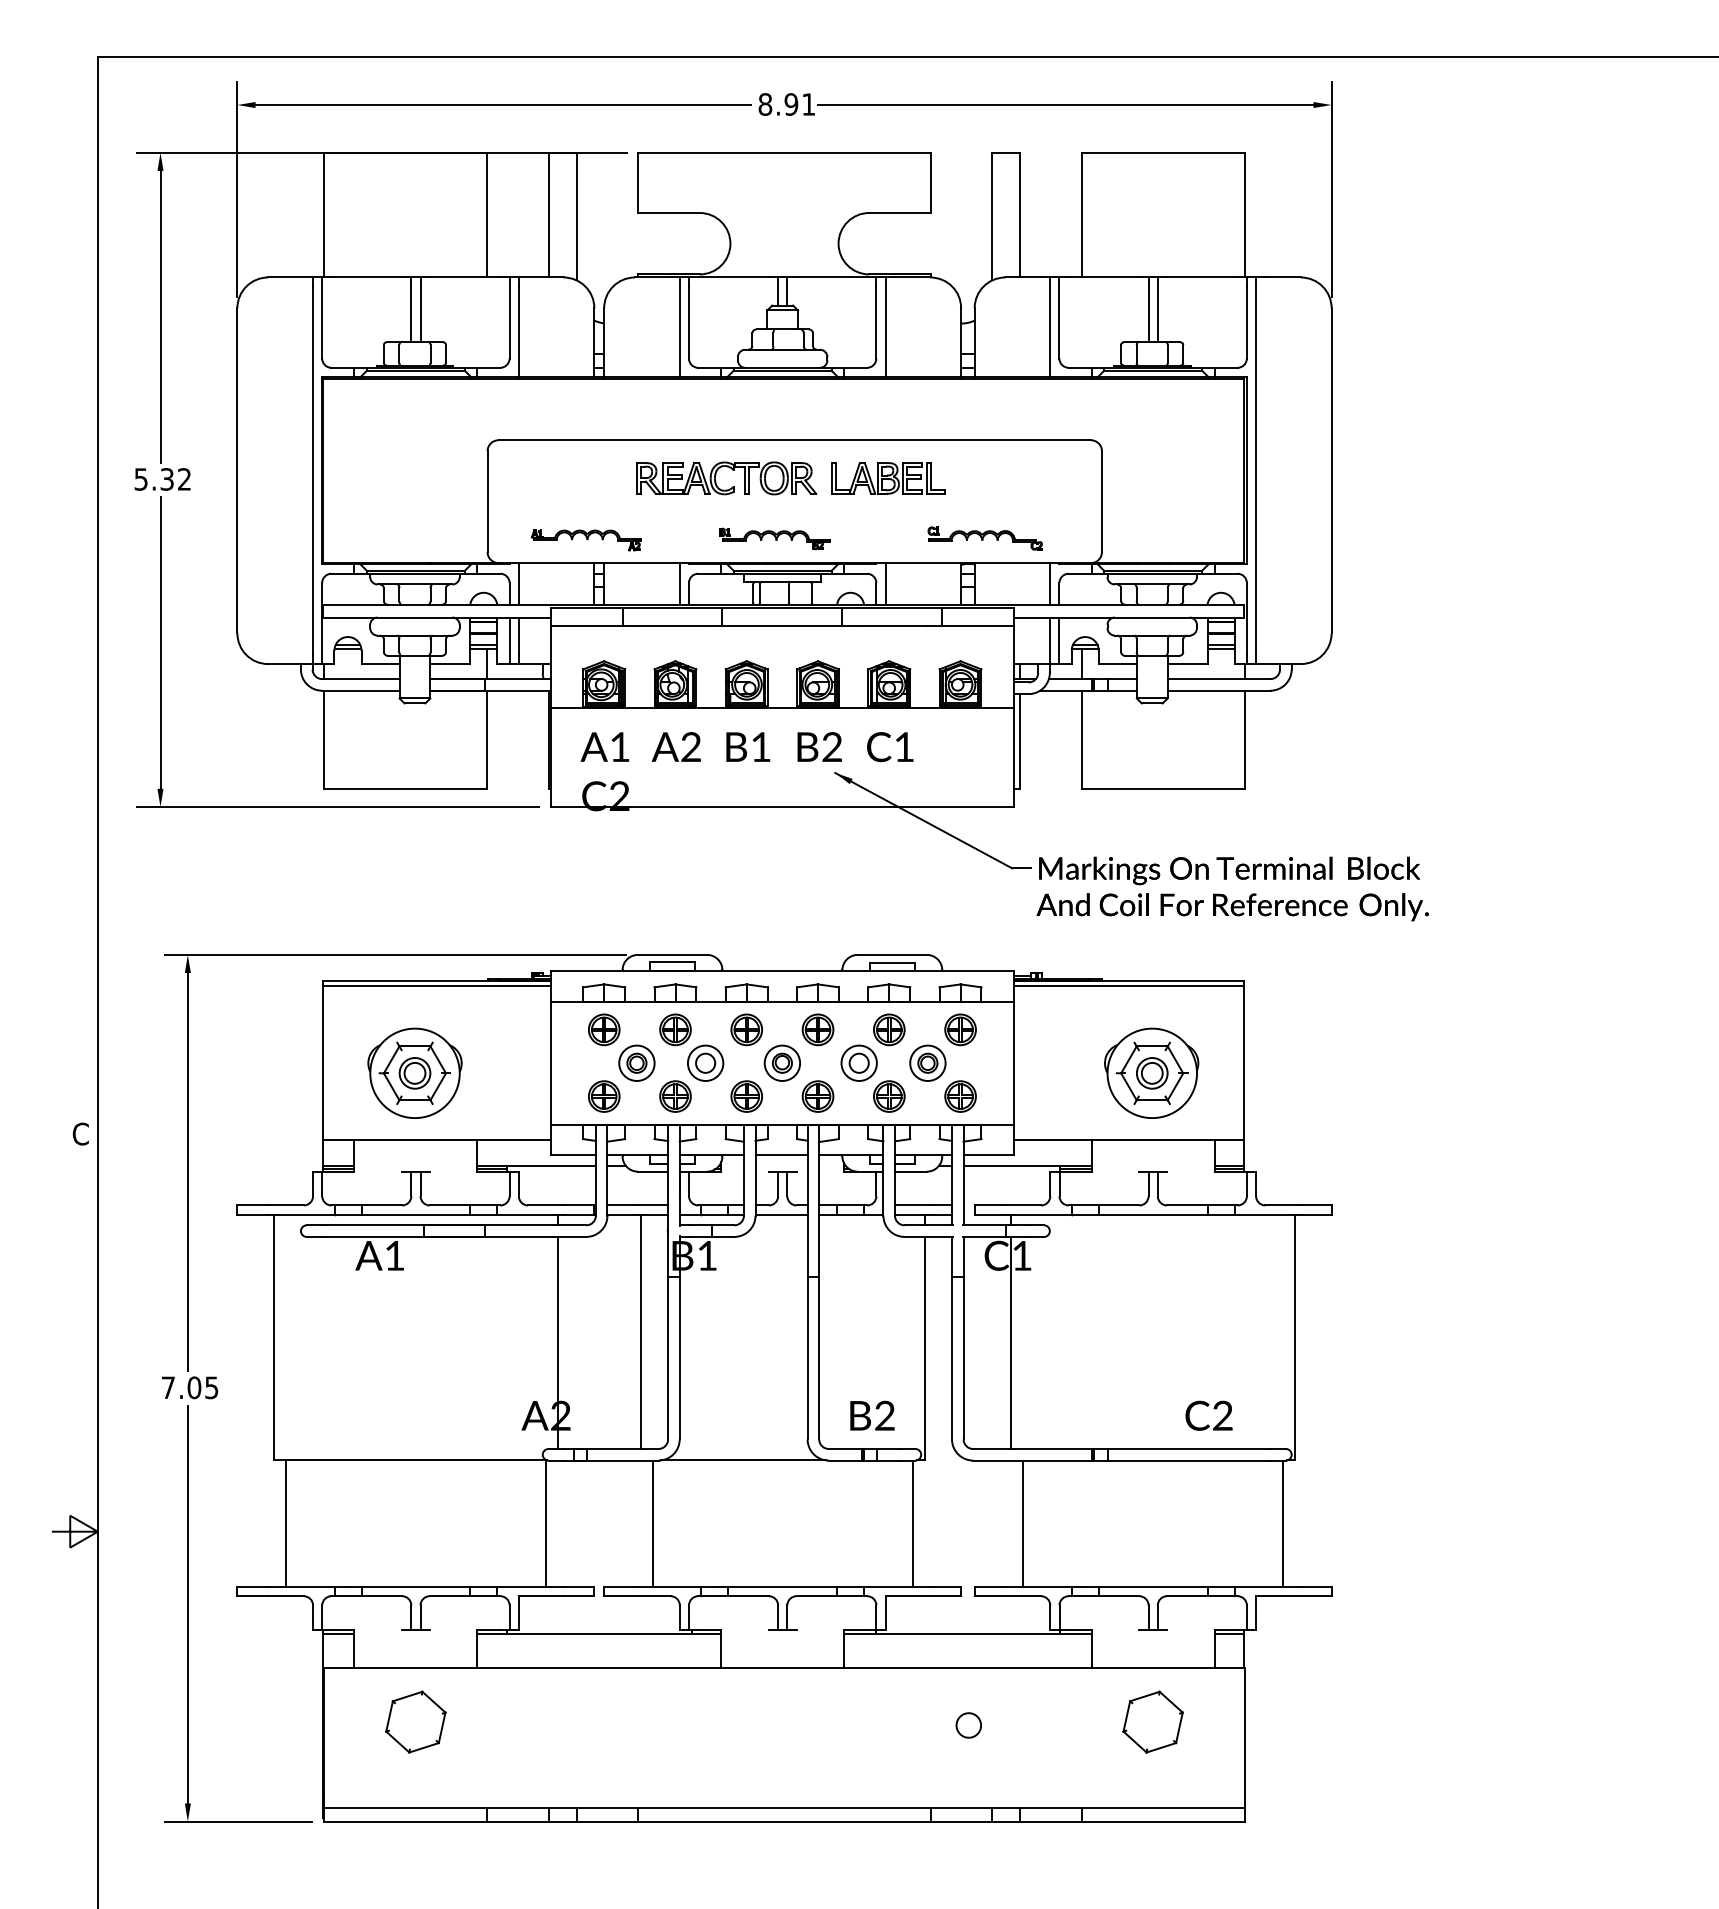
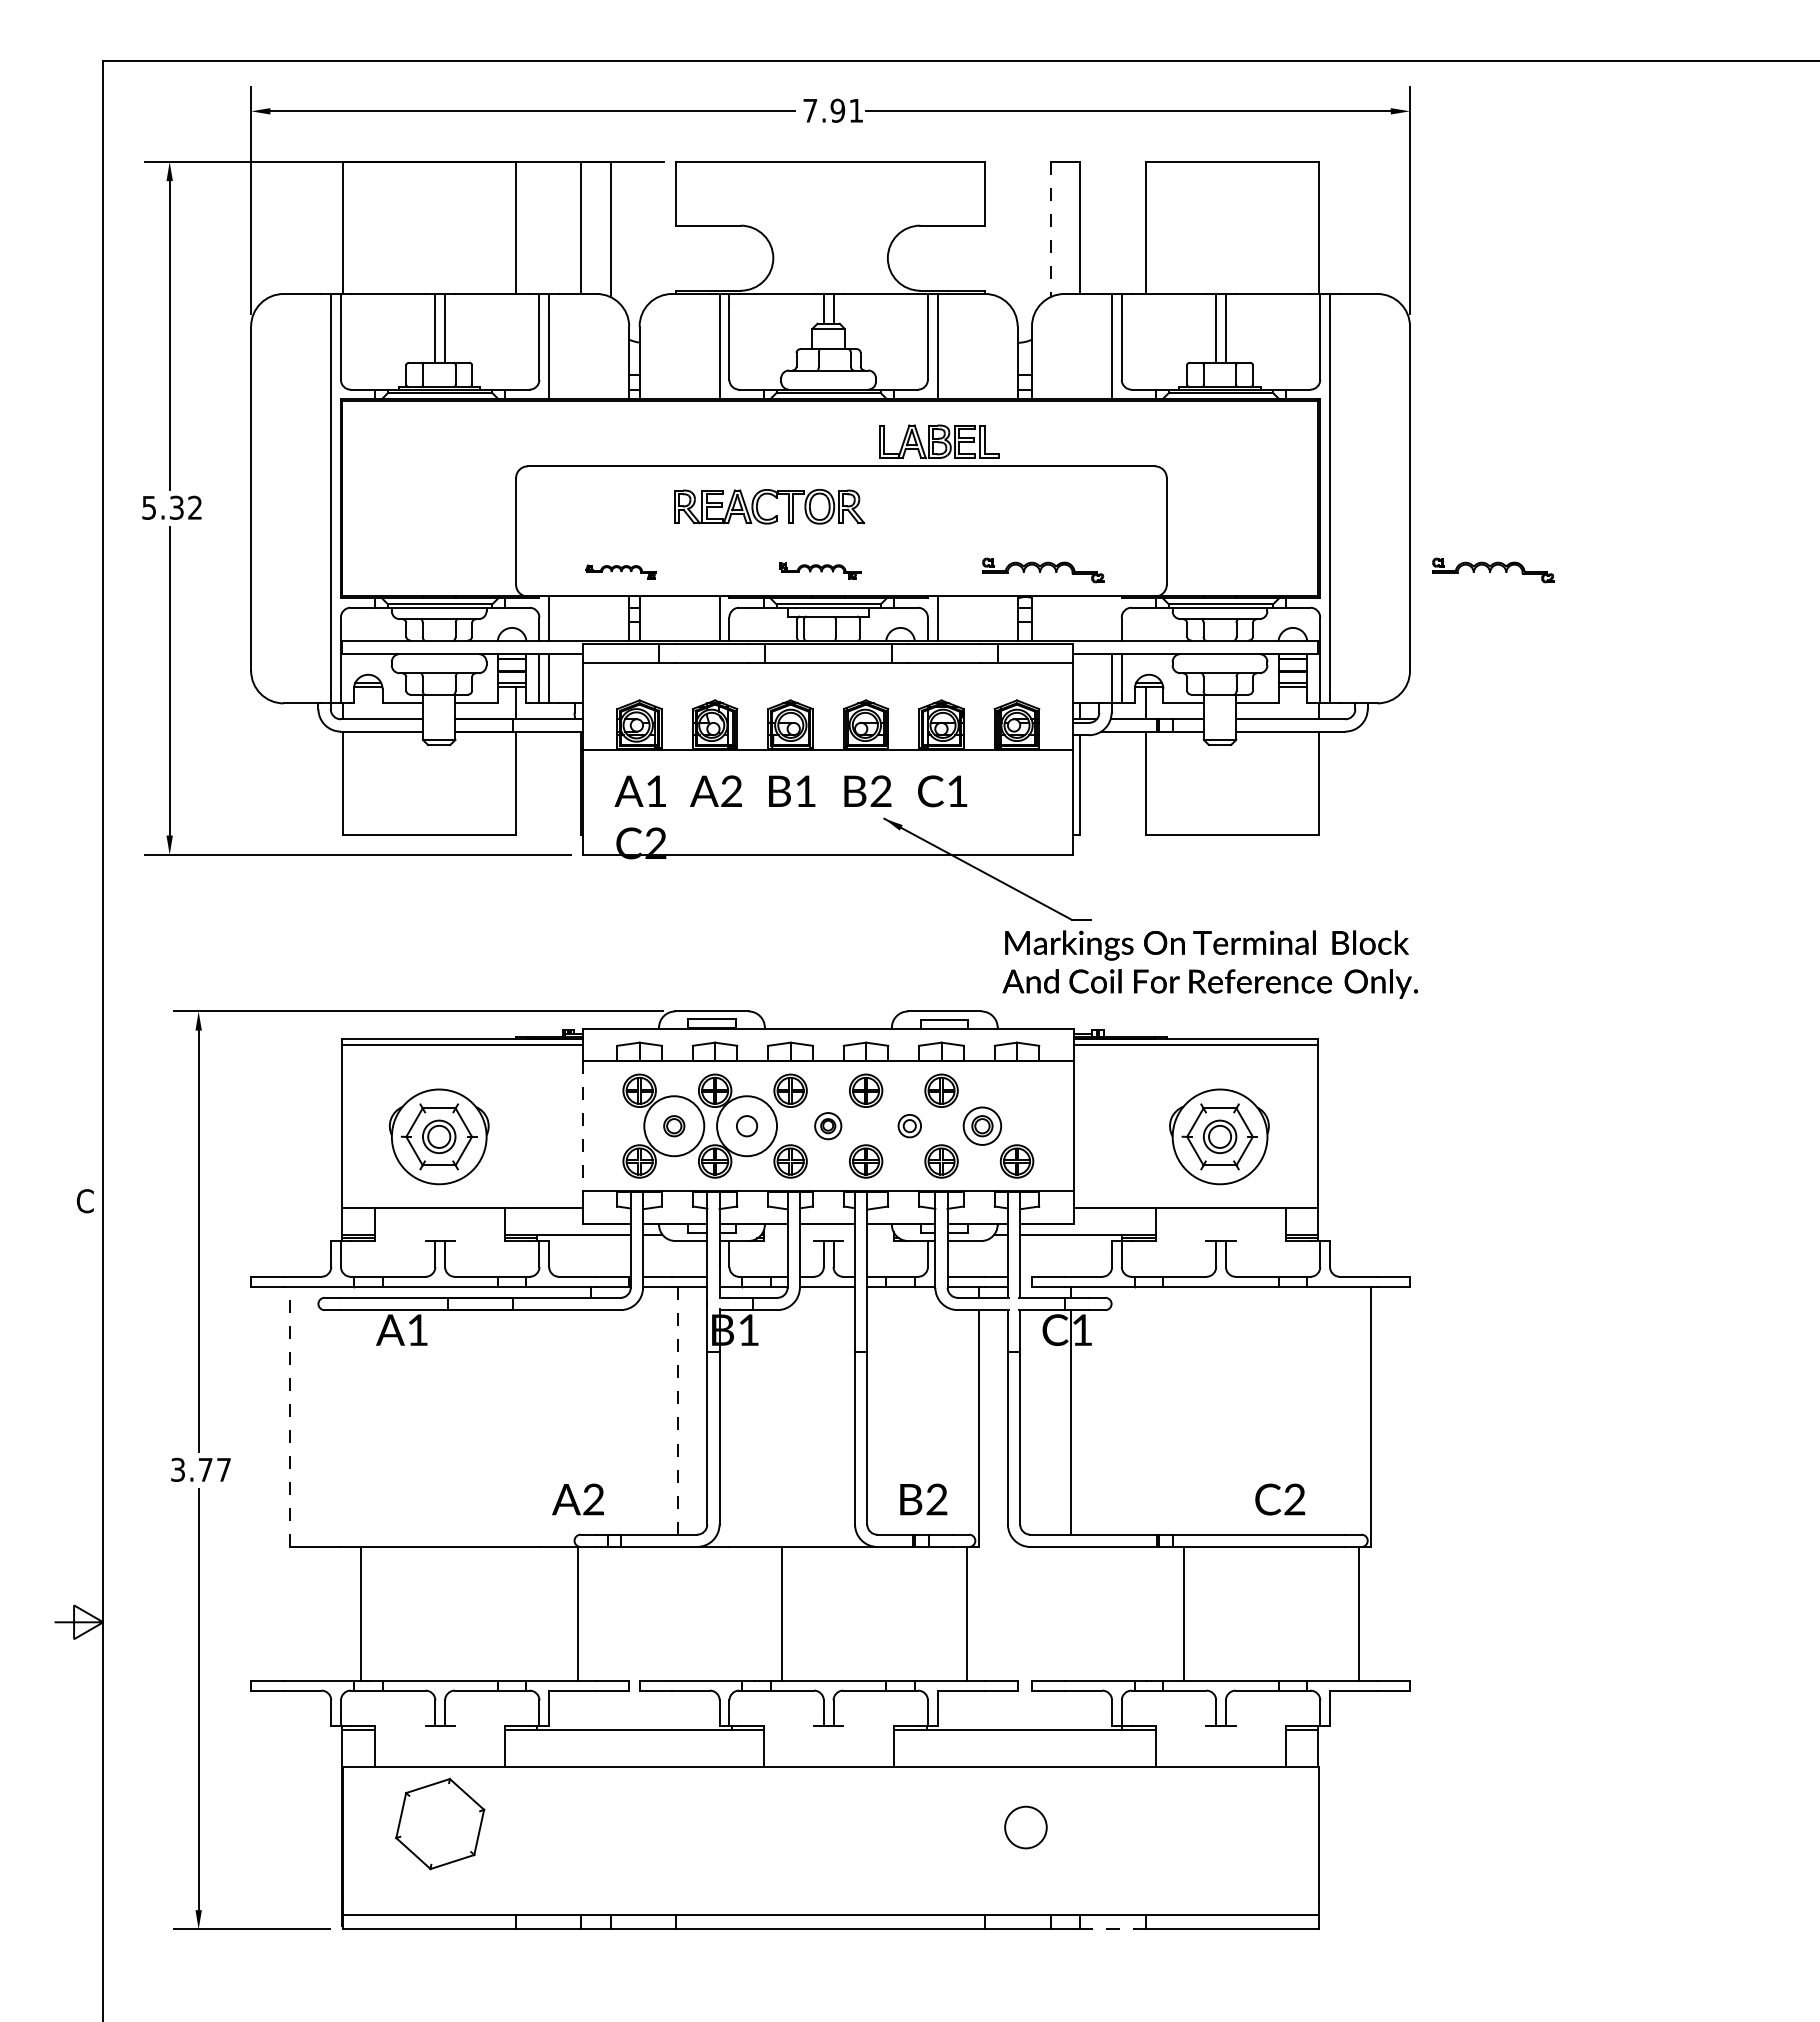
text: (765, 104) -> (810, 110), 8.91 -> 7.91
line: (992, 216) -> (1050, 229), solid -> dashed
part: (888, 478) -> (939, 441), moved
part: (774, 538) -> (820, 570), size x0.7
part: (1410, 538) -> (1493, 570), added
part: (586, 539) -> (620, 571), size x0.6
line: (1050, 583) -> (1112, 618), removed
text: (1231, 888) -> (1209, 964), moved
part: (960, 1029) -> (1016, 1090), removed
circle: (637, 1062) -> (674, 1125), size x1.6
circle: (705, 1062) -> (746, 1125), size x1.6
part: (781, 1062) -> (827, 1125), size x0.7
part: (859, 1062) -> (909, 1125), size x0.6
line: (551, 1063) -> (583, 1126), solid -> dashed
line: (640, 1331) -> (678, 1410), solid -> dashed
line: (273, 1337) -> (289, 1416), solid -> dashed
line: (557, 1343) -> (590, 1422), removed
text: (189, 1387) -> (200, 1469), 7.05 -> 3.77
line: (285, 1523) -> (361, 1613), moved
line: (652, 1523) -> (781, 1613), moved
line: (1023, 1523) -> (1184, 1613), moved
part: (415, 1721) -> (439, 1823), size x1.4
part: (1152, 1721) -> (1220, 1823), removed
circle: (968, 1725) -> (1025, 1827), size x1.6
line: (1050, 1821) -> (1112, 1929), solid -> dashed

